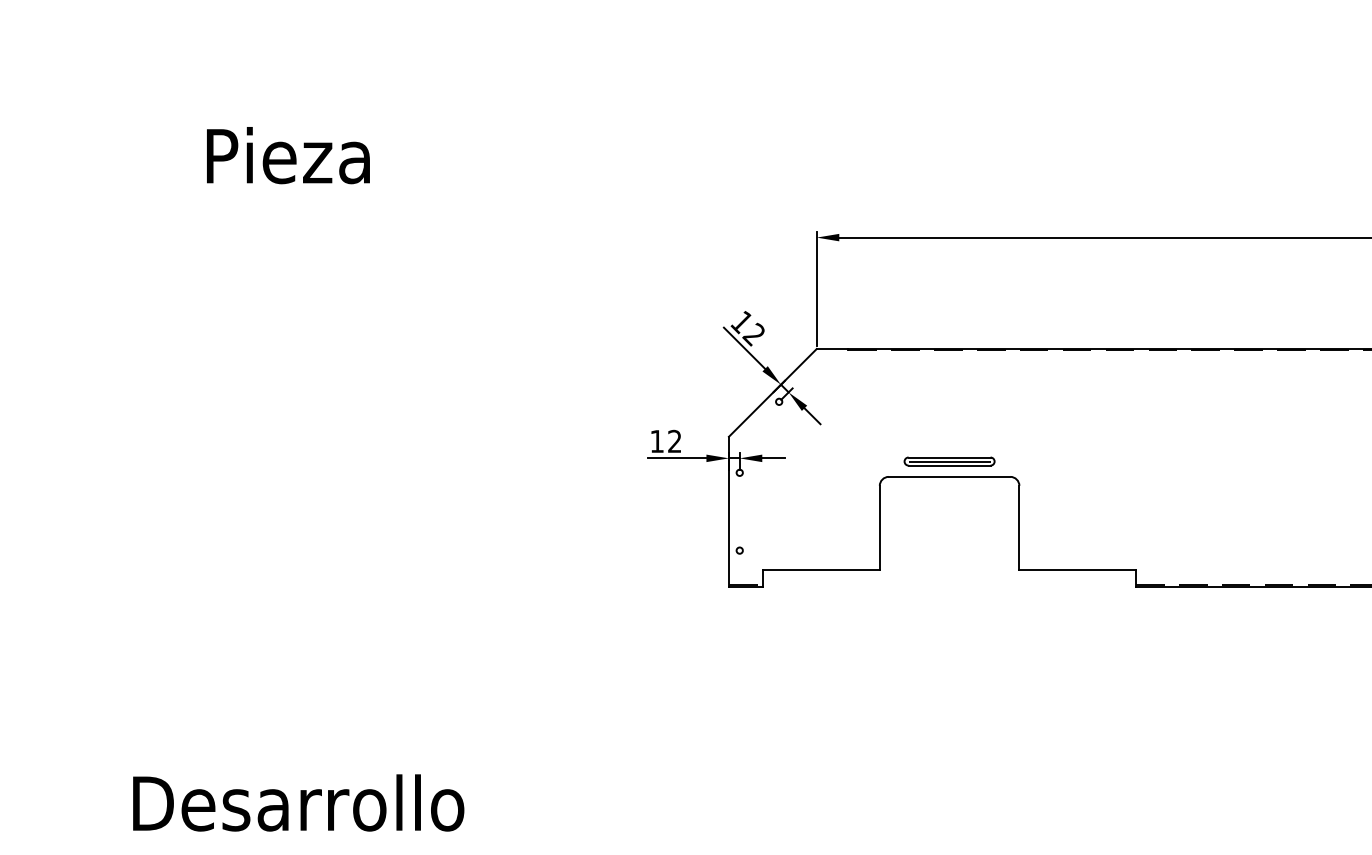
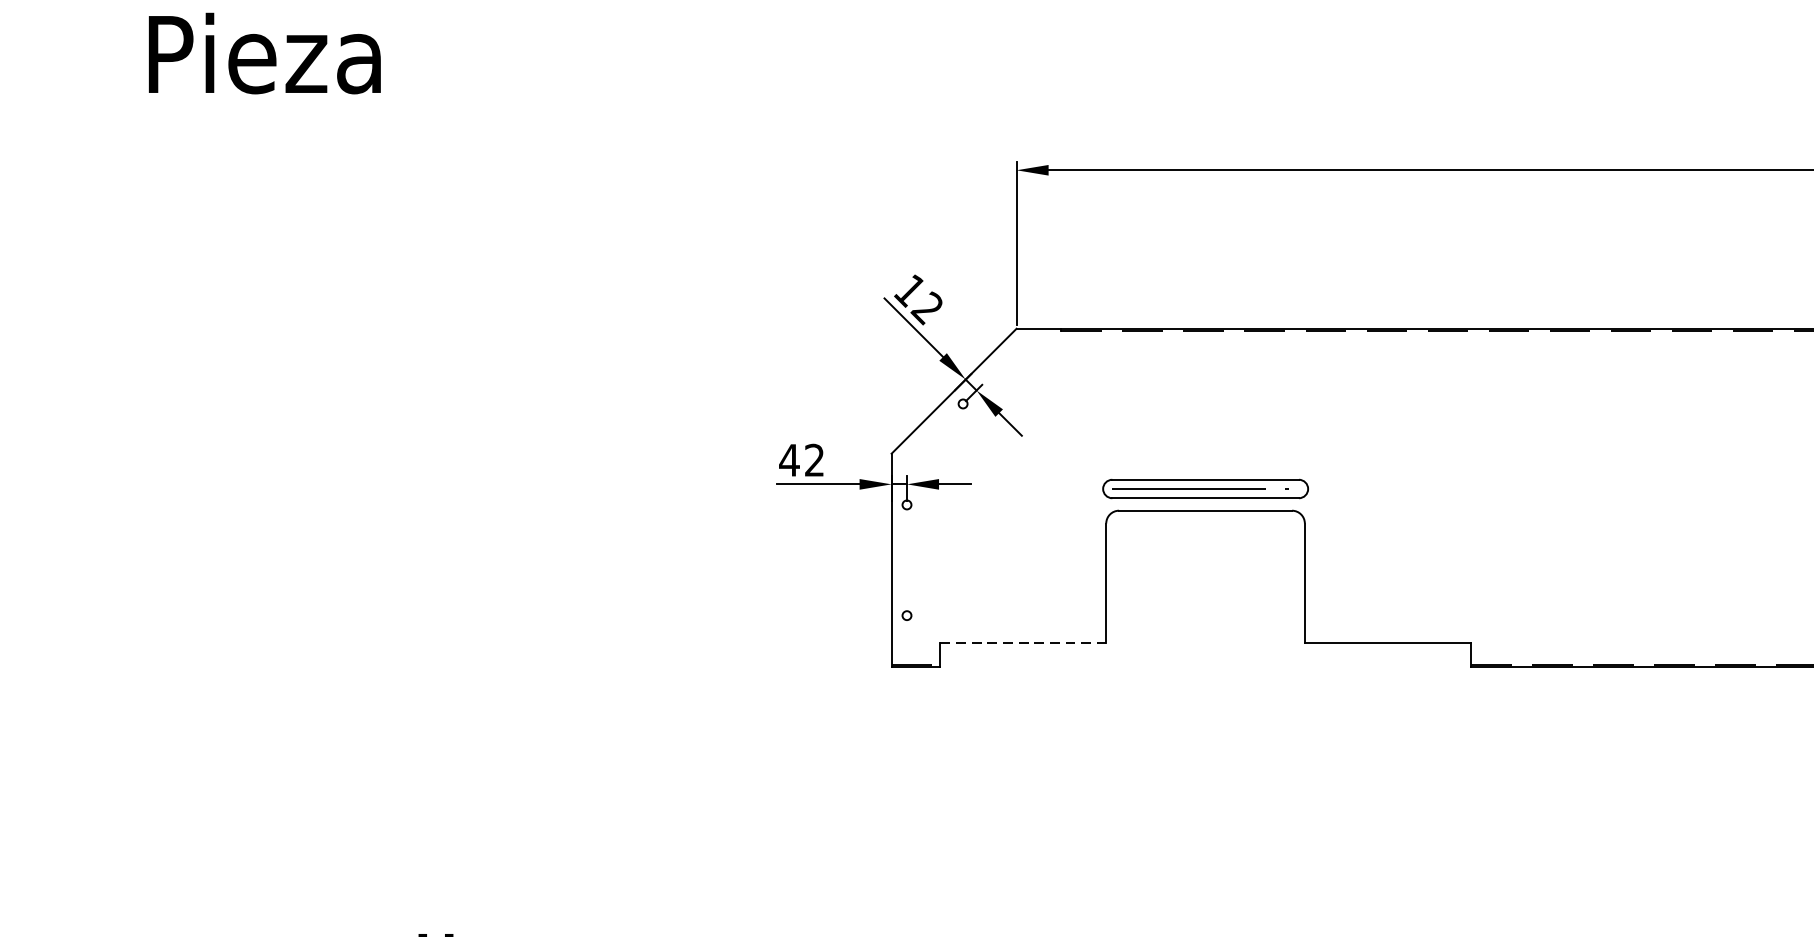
text: (656, 441) -> (788, 460), 12 -> 42
part: (949, 461) -> (1205, 488), size x1.6
line: (821, 569) -> (1023, 642), solid -> dashed

